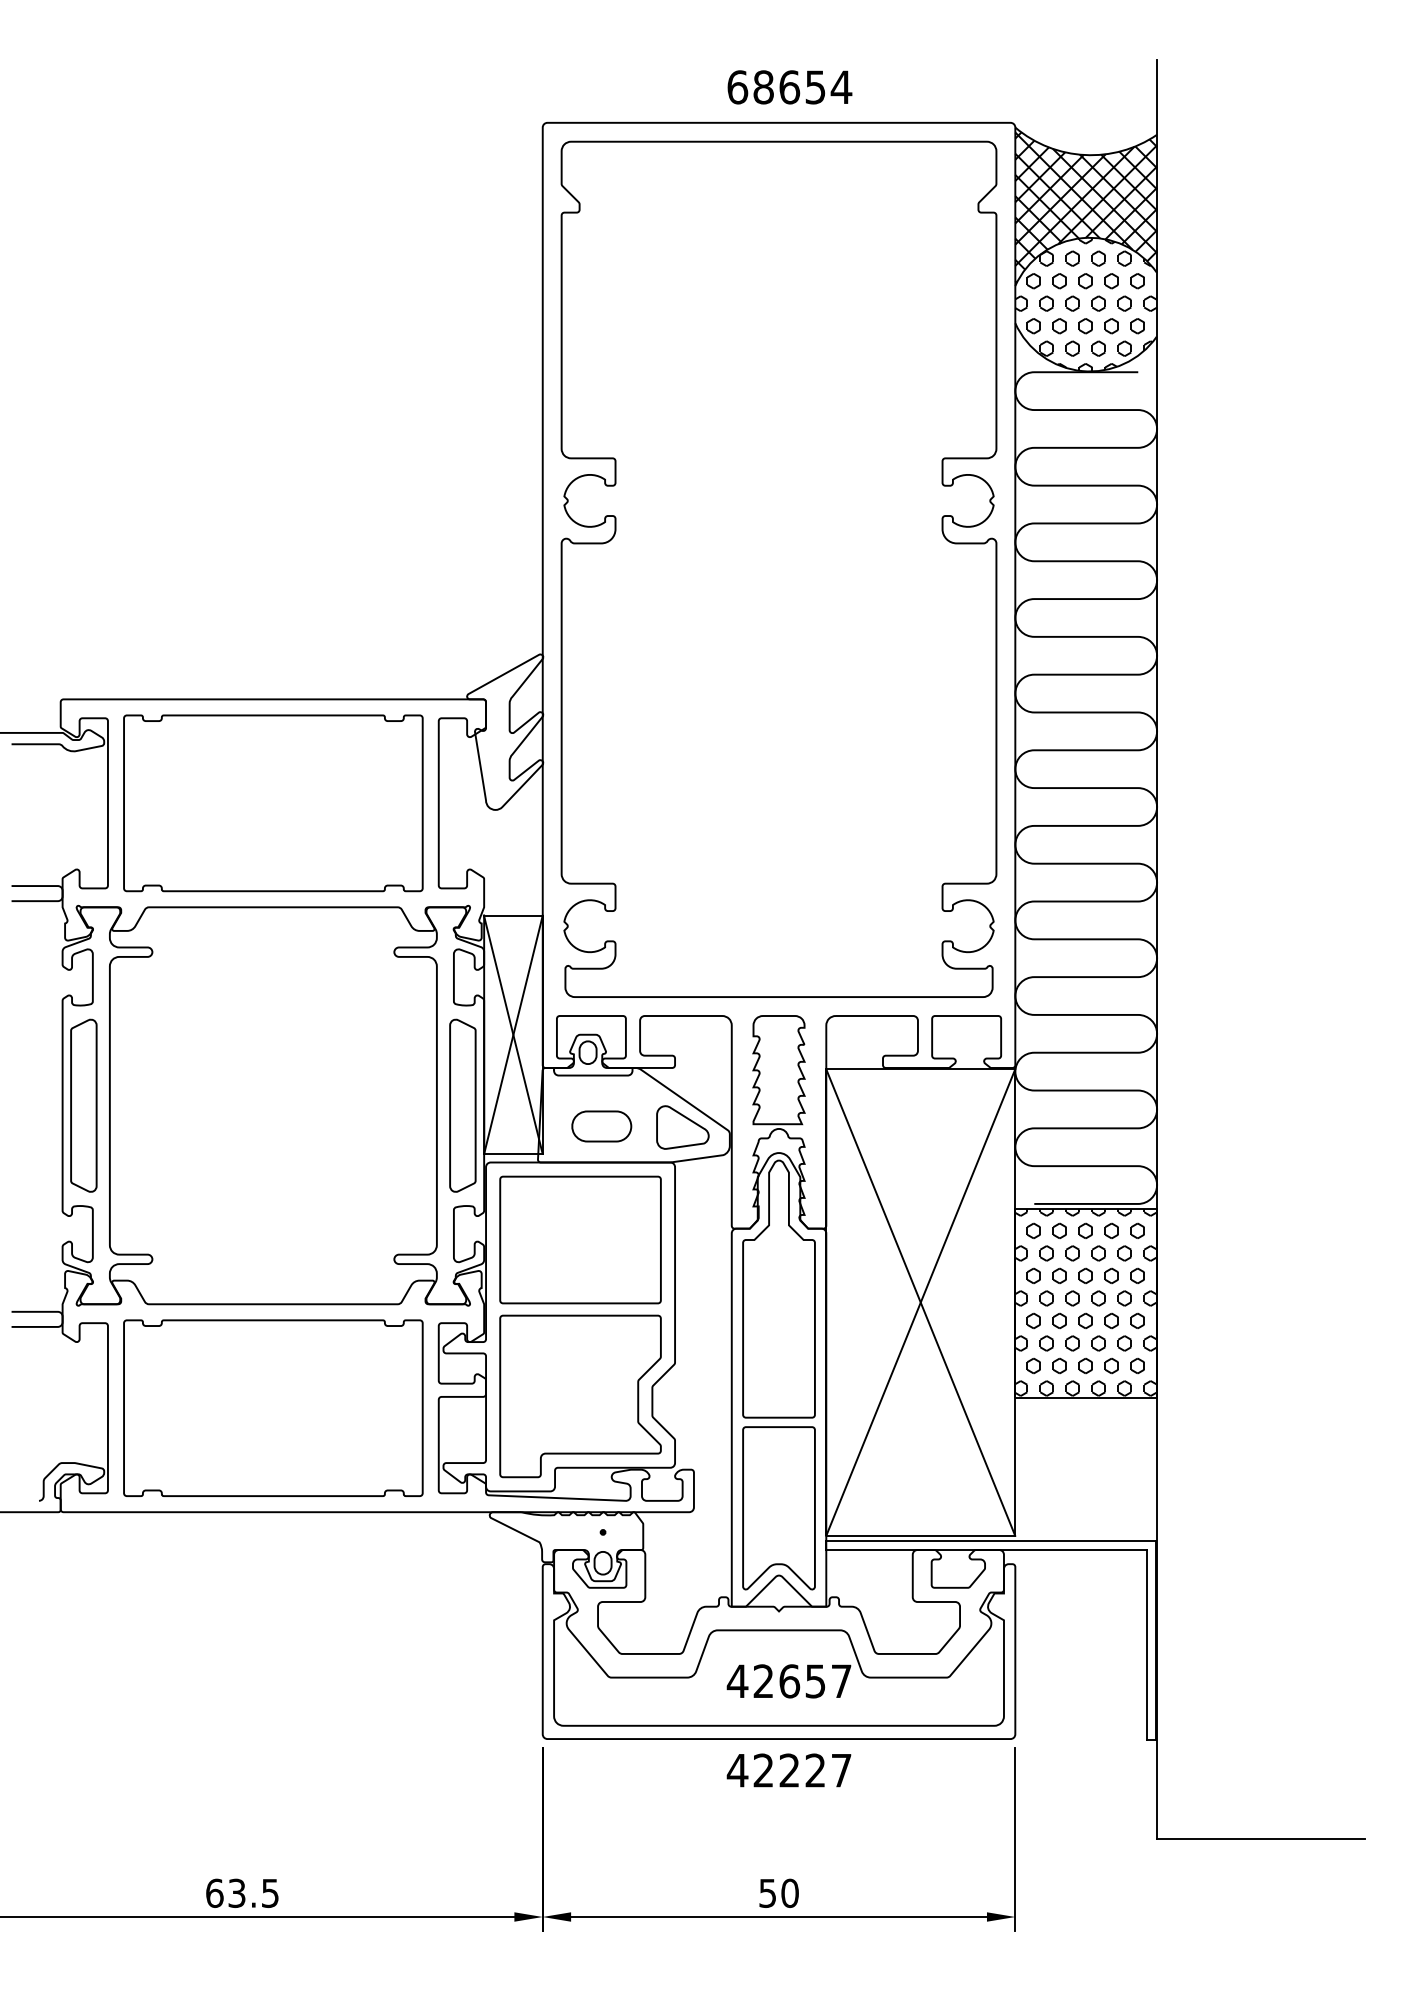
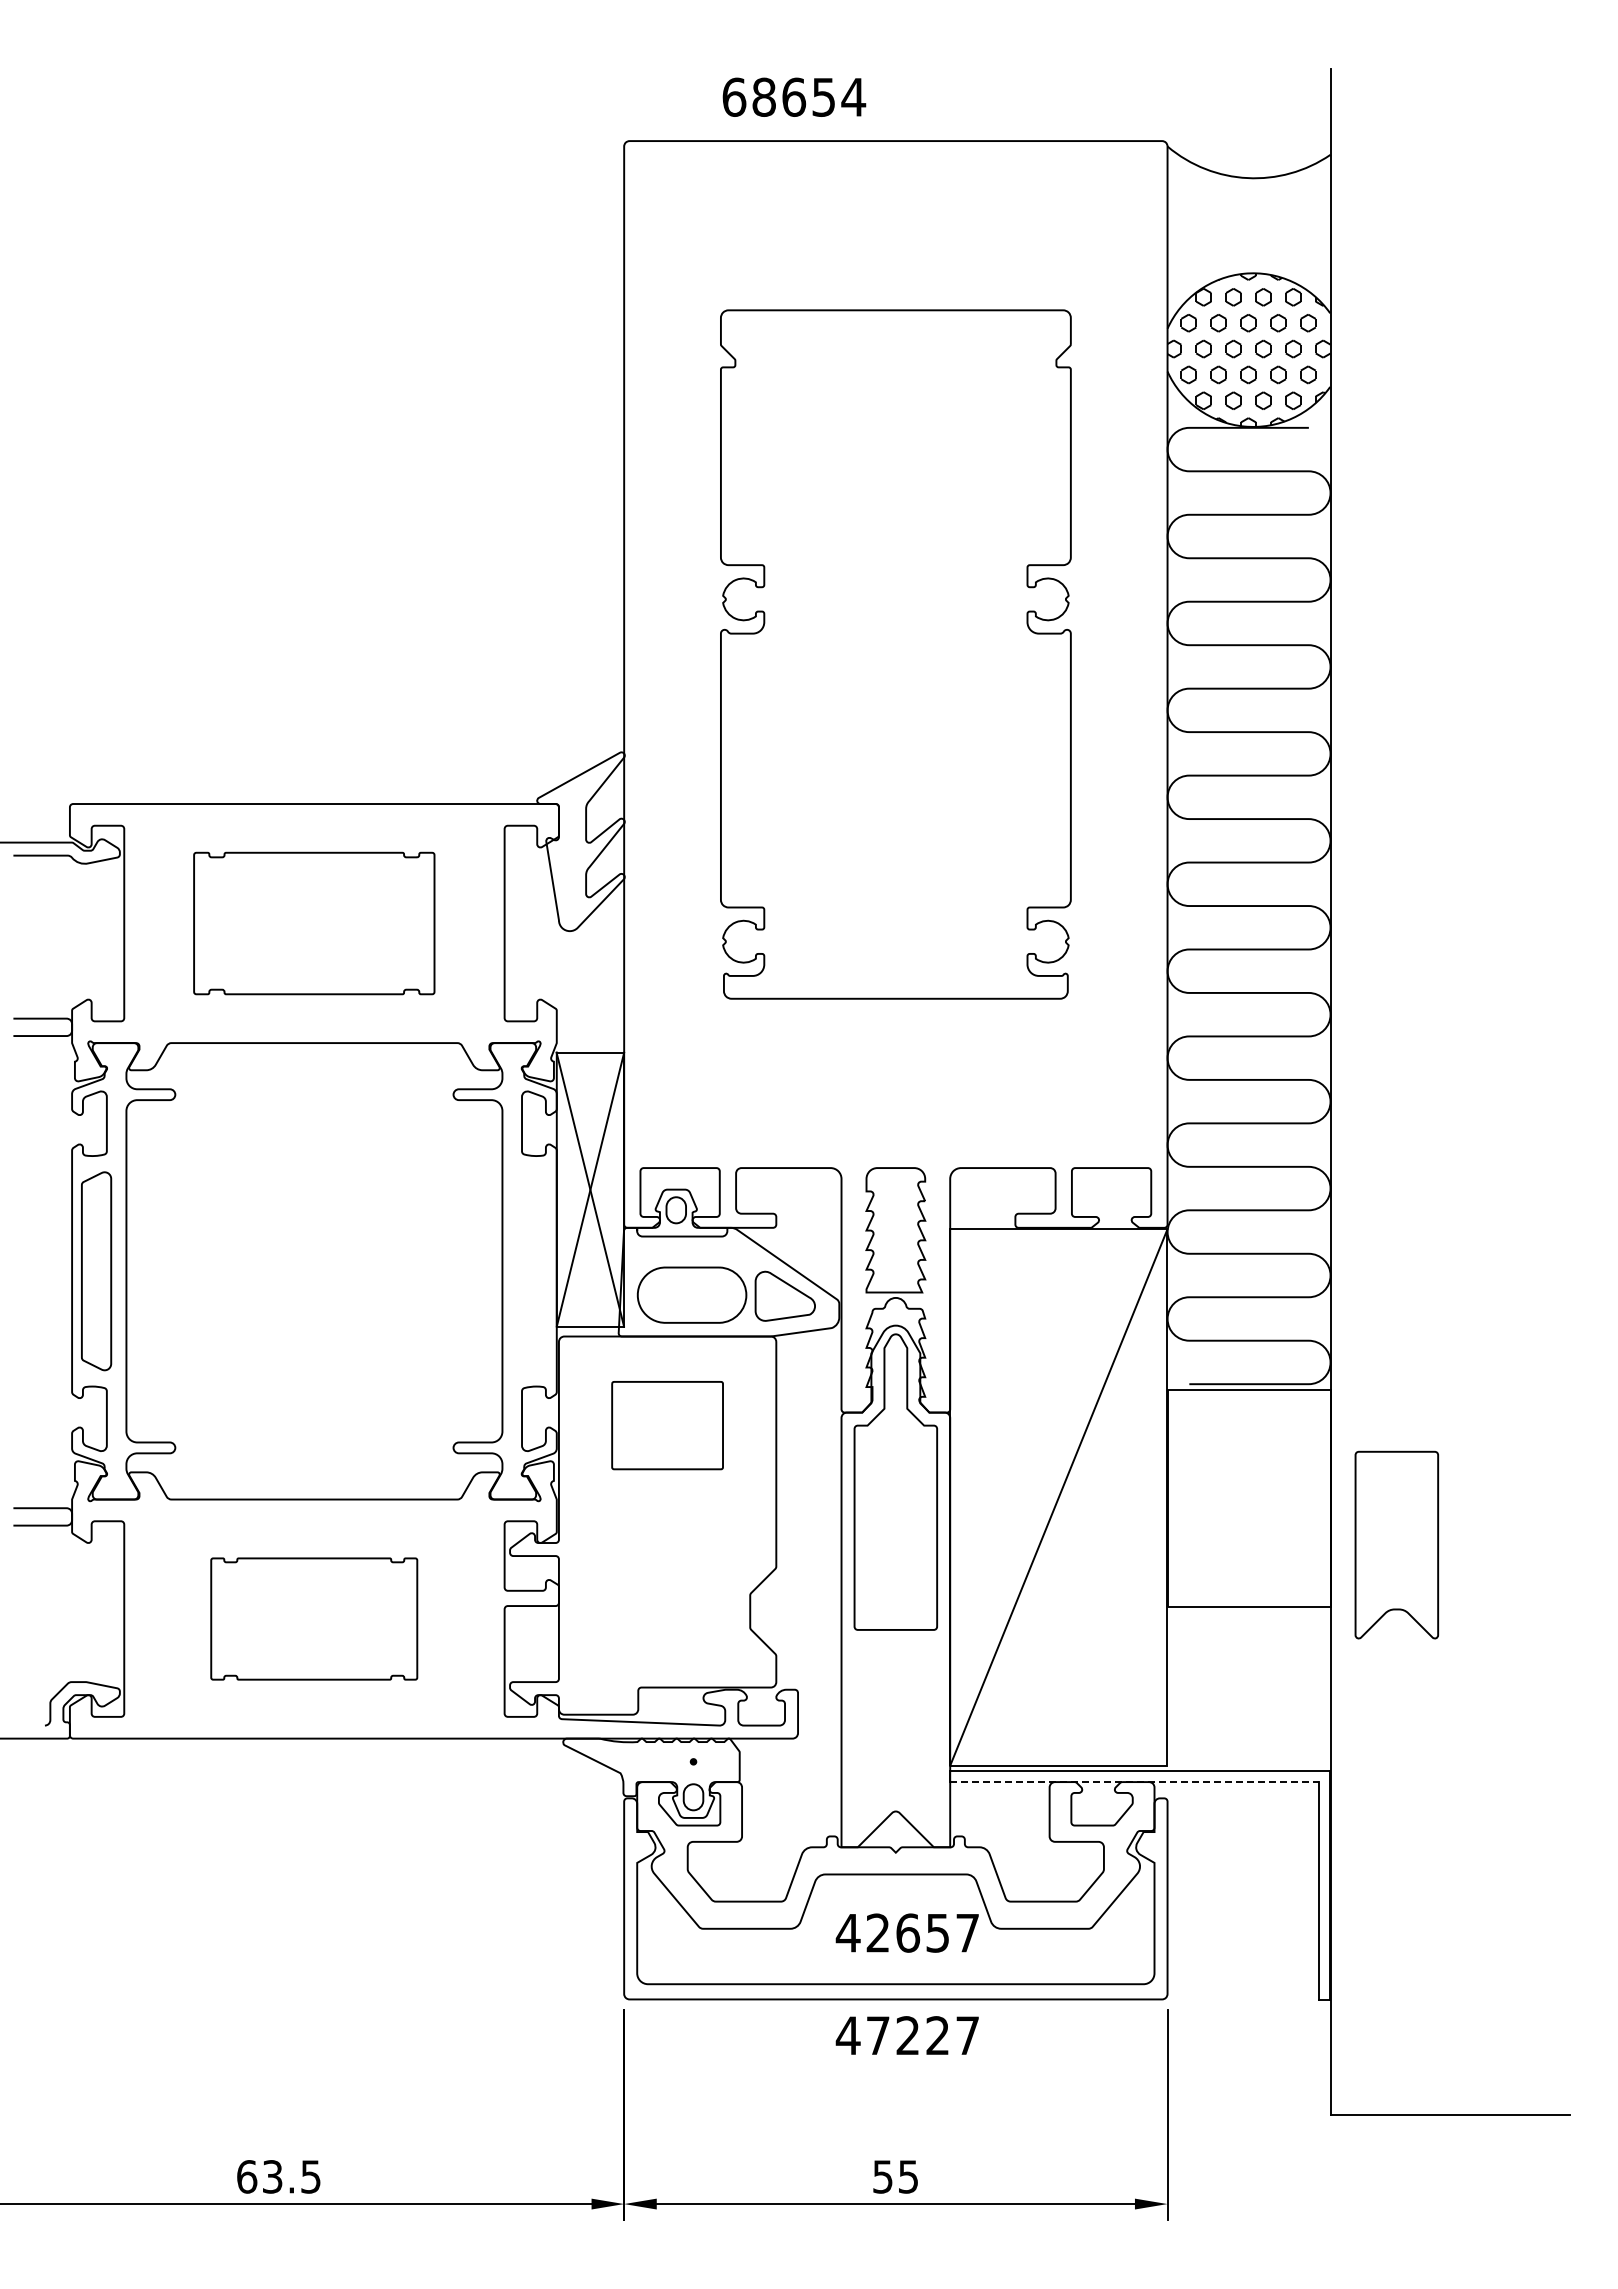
text: (790, 86) -> (794, 96), moved
hatch: (1085, 207) -> (1248, 238), removed
part: (778, 569) -> (895, 654), size x0.7
part: (272, 803) -> (313, 923), size x0.7
curve: (450, 1105) -> (518, 1271), removed
part: (601, 1125) -> (691, 1294), size x1.6
part: (580, 1239) -> (667, 1425), size x0.6
line: (920, 1302) -> (1058, 1497), removed
hatch: (1085, 1302) -> (1248, 1497), removed
part: (580, 1396) -> (667, 1605), removed
part: (272, 1407) -> (313, 1618), size x0.6
part: (778, 1507) -> (1396, 1544), moved
line: (987, 1550) -> (1135, 1782), solid -> dashed
text: (763, 1770) -> (877, 2035), 42227 -> 47227
text: (790, 1893) -> (908, 2176), 50 -> 55

